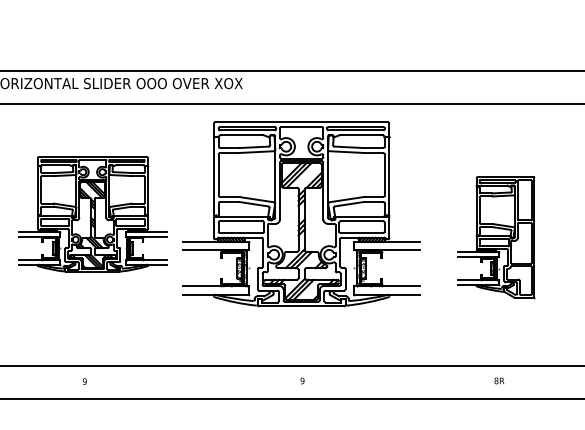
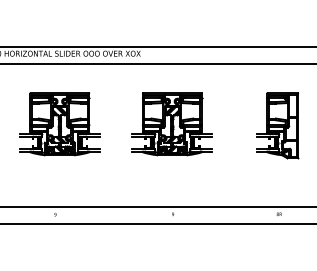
part: (299, 214) -> (171, 124), size x0.62
part: (495, 236) -> (277, 125), moved

